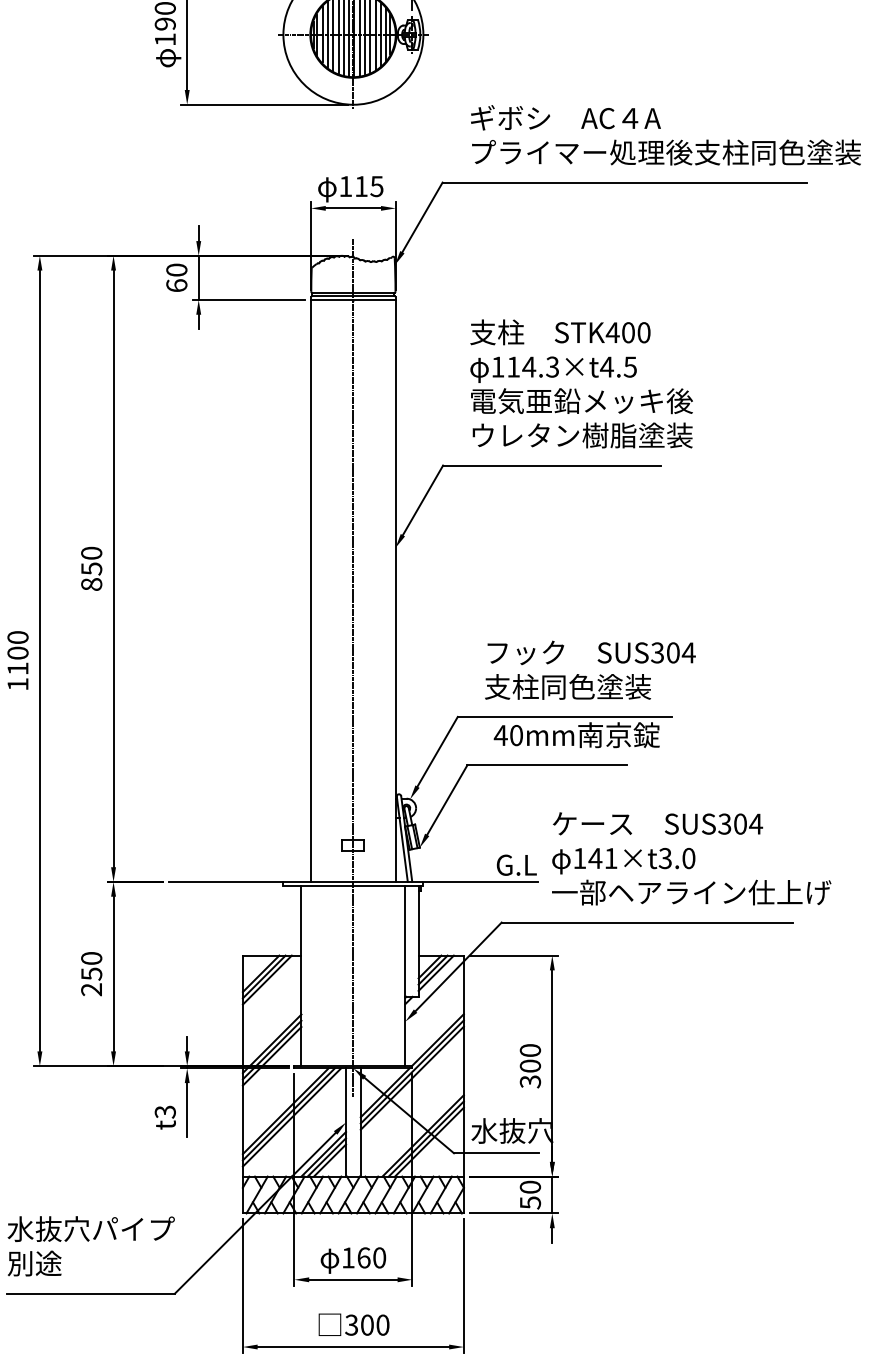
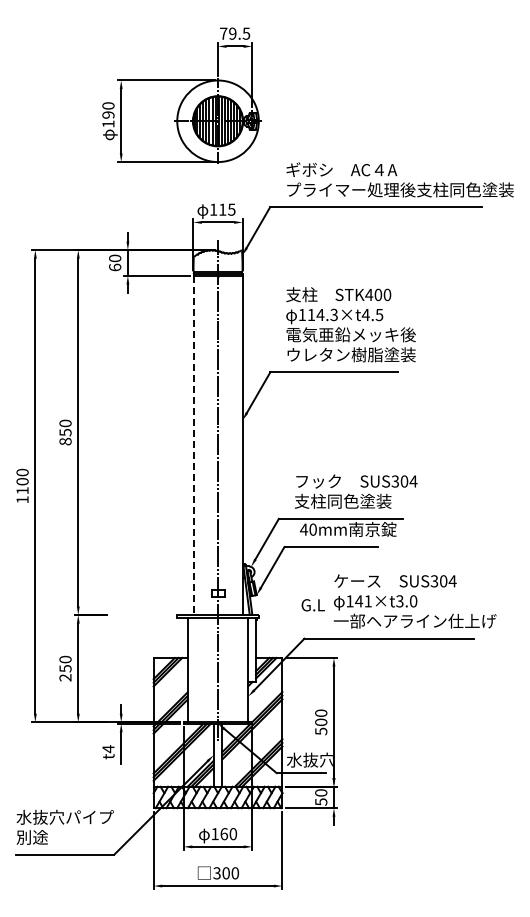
line: (311, 591) -> (193, 445), solid -> dashed
line: (225, 882) -> (143, 615), removed
line: (479, 882) -> (291, 615), removed
text: (529, 1080) -> (320, 730), 300 -> 500
text: (165, 1112) -> (108, 749), t3 -> t4

